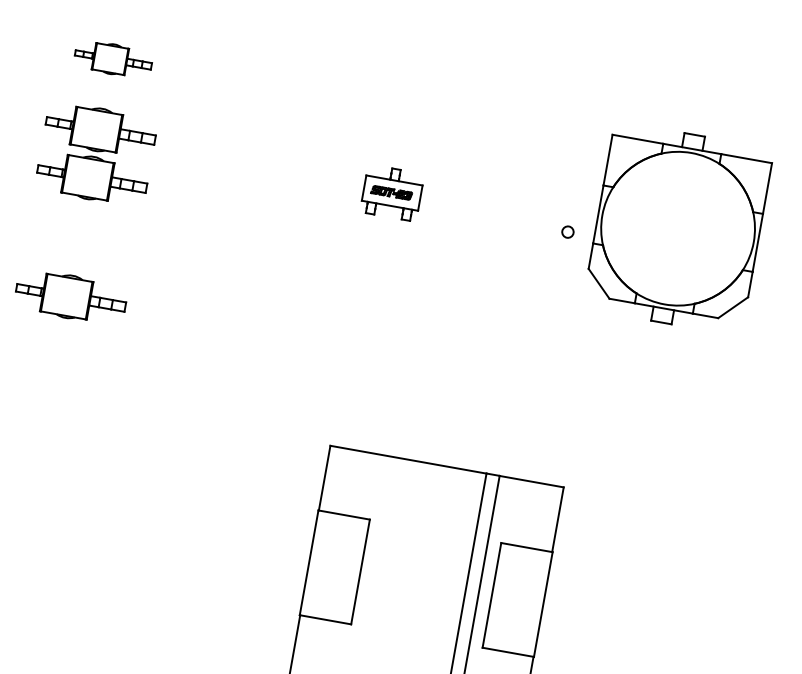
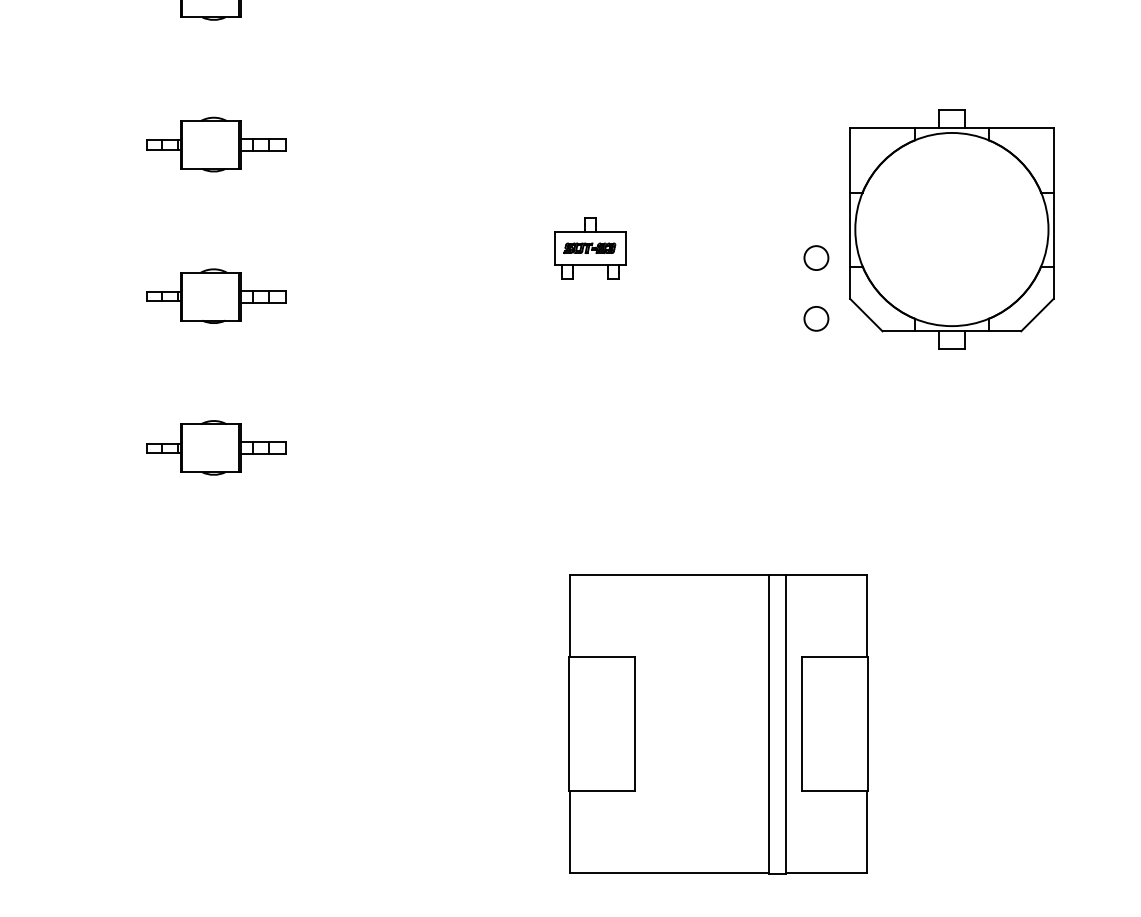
part: (113, 59) -> (216, 144), size x1.43
part: (101, 129) -> (216, 234), removed
circle: (568, 231) -> (816, 257), size x1.67
circle: (559, 279) -> (816, 318), added

